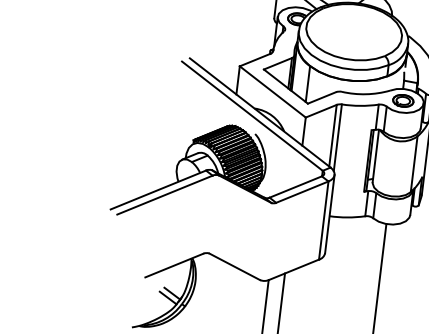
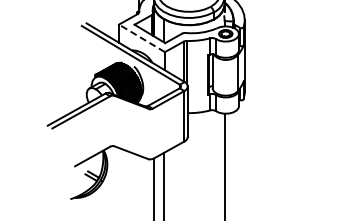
line: (272, 92) -> (141, 38), solid -> dashed

